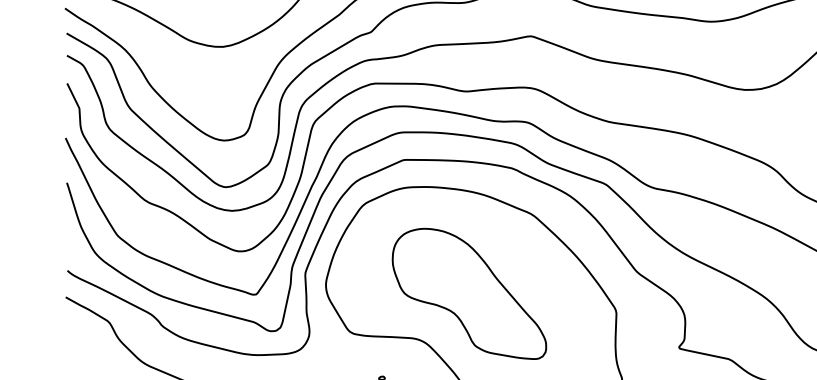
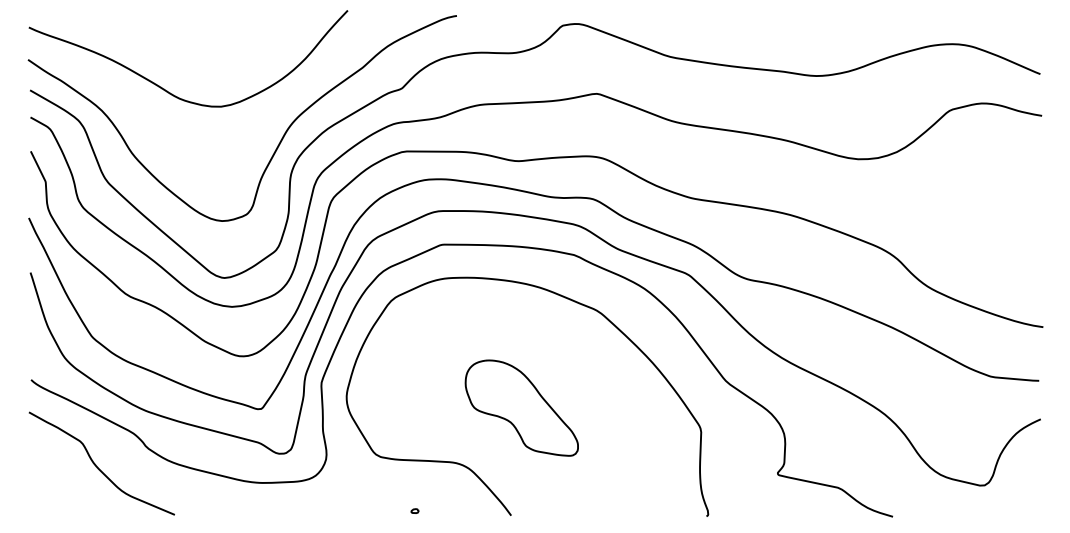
part: (469, 293) -> (521, 407), size x0.6

